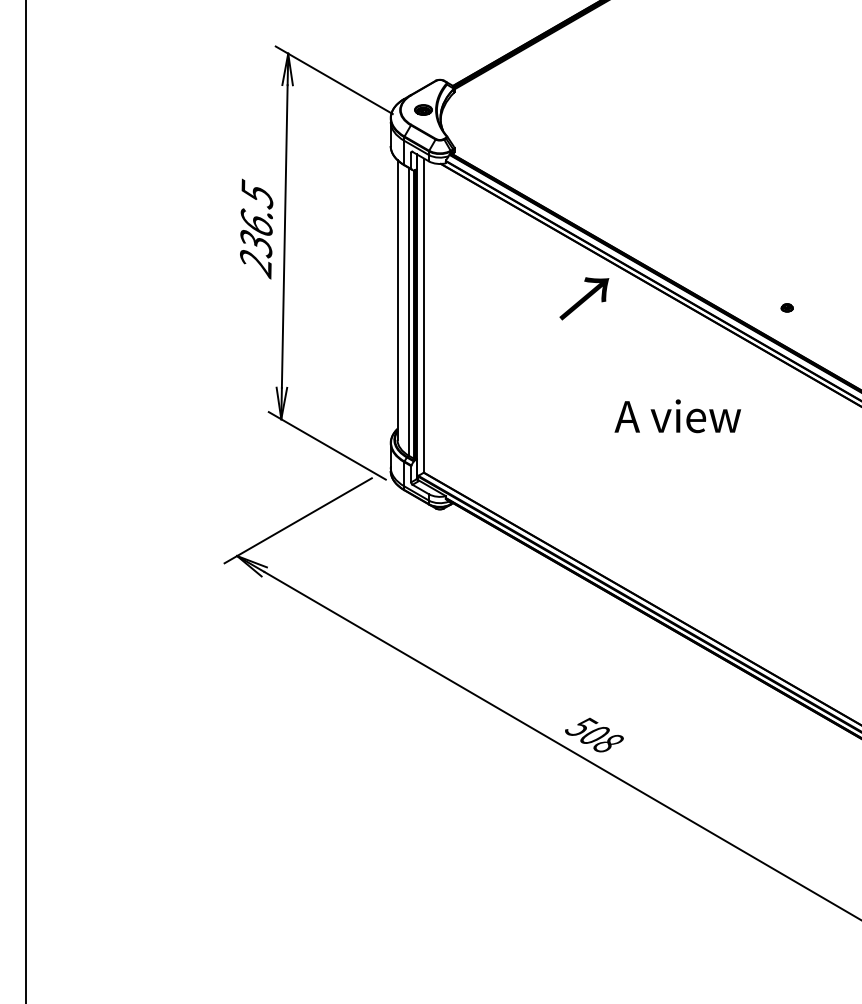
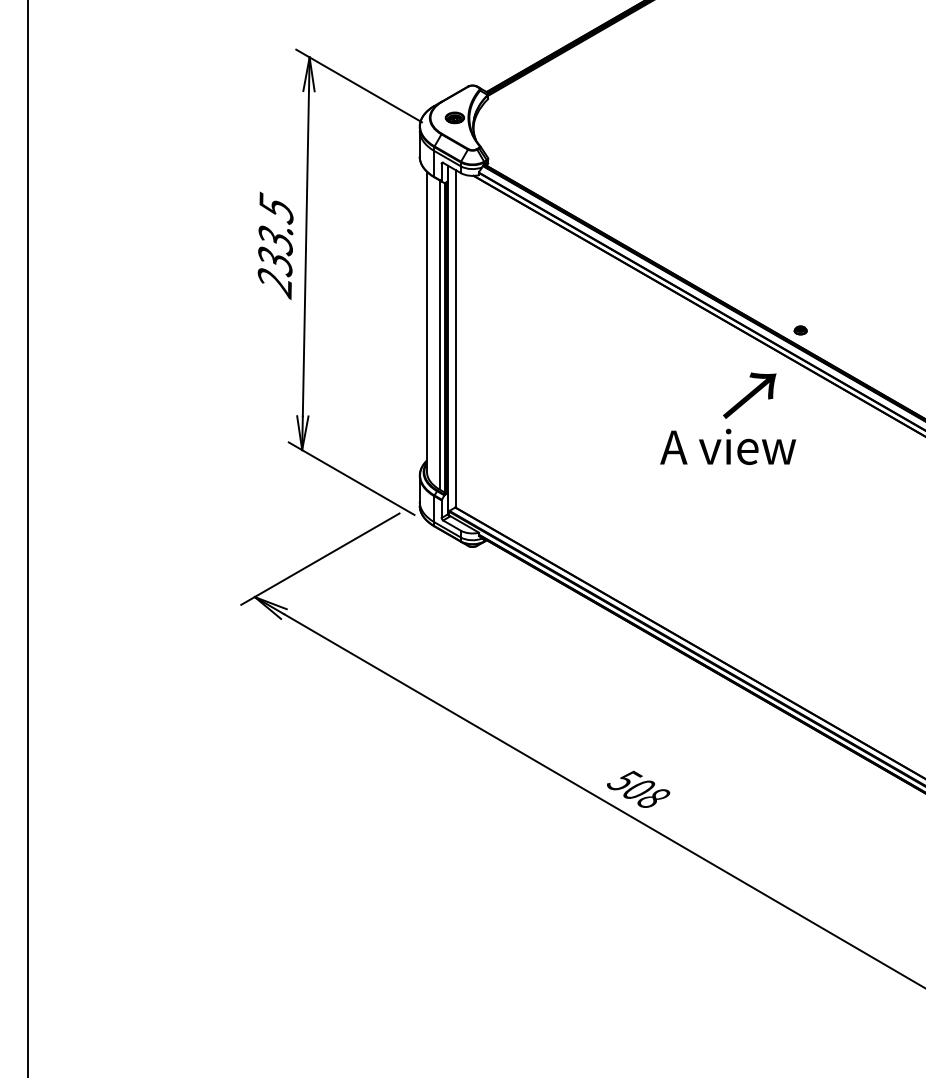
text: (256, 223) -> (275, 239), 236.5 -> 233.5
text: (584, 298) -> (749, 395), moved
part: (787, 307) -> (800, 330), moved

